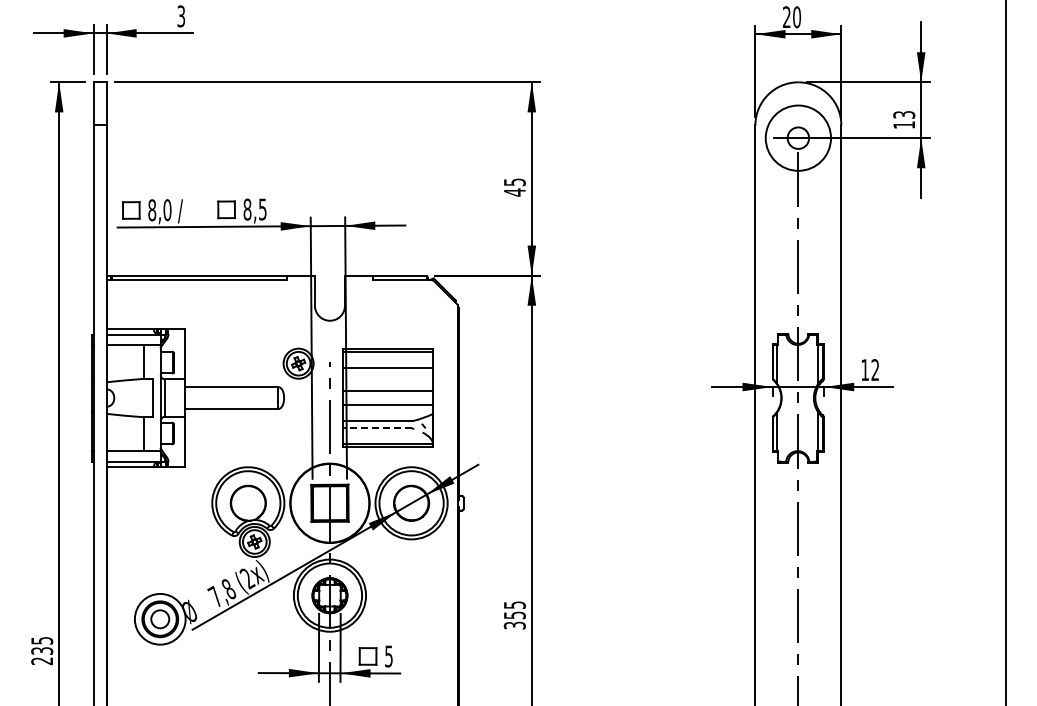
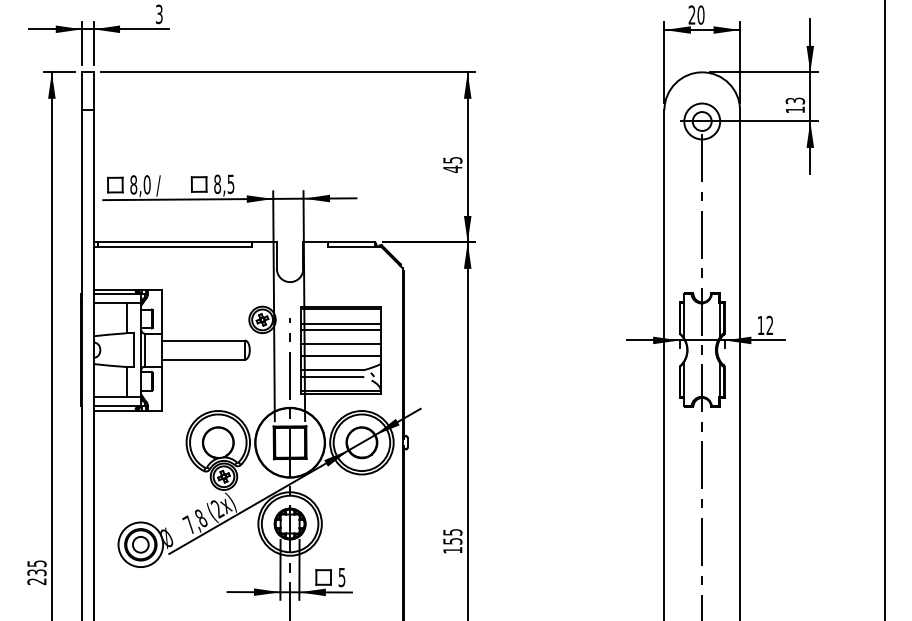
circle: (797, 137) -> (701, 120), size x0.62
line: (387, 375) -> (340, 330), added
line: (377, 428) -> (331, 376), dashed -> solid
text: (514, 625) -> (452, 550), 355 -> 155

